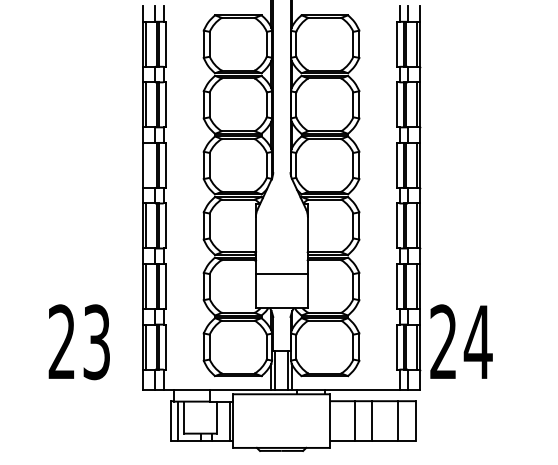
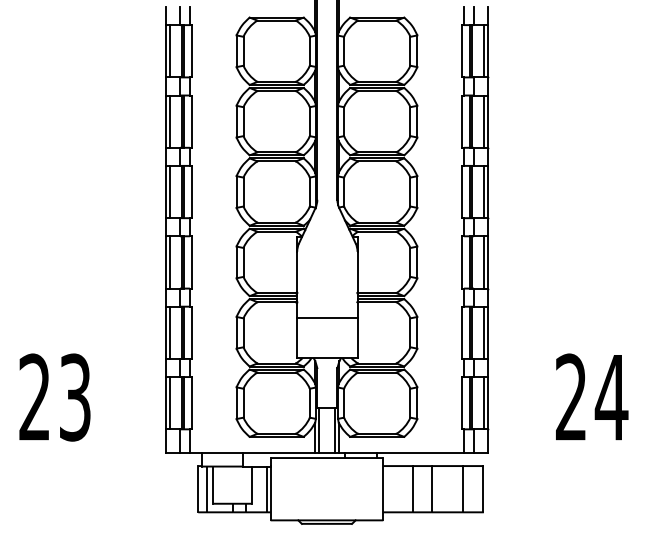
line: (146, 164) -> (169, 191), added
text: (461, 341) -> (592, 396), moved
text: (78, 342) -> (54, 397), moved

